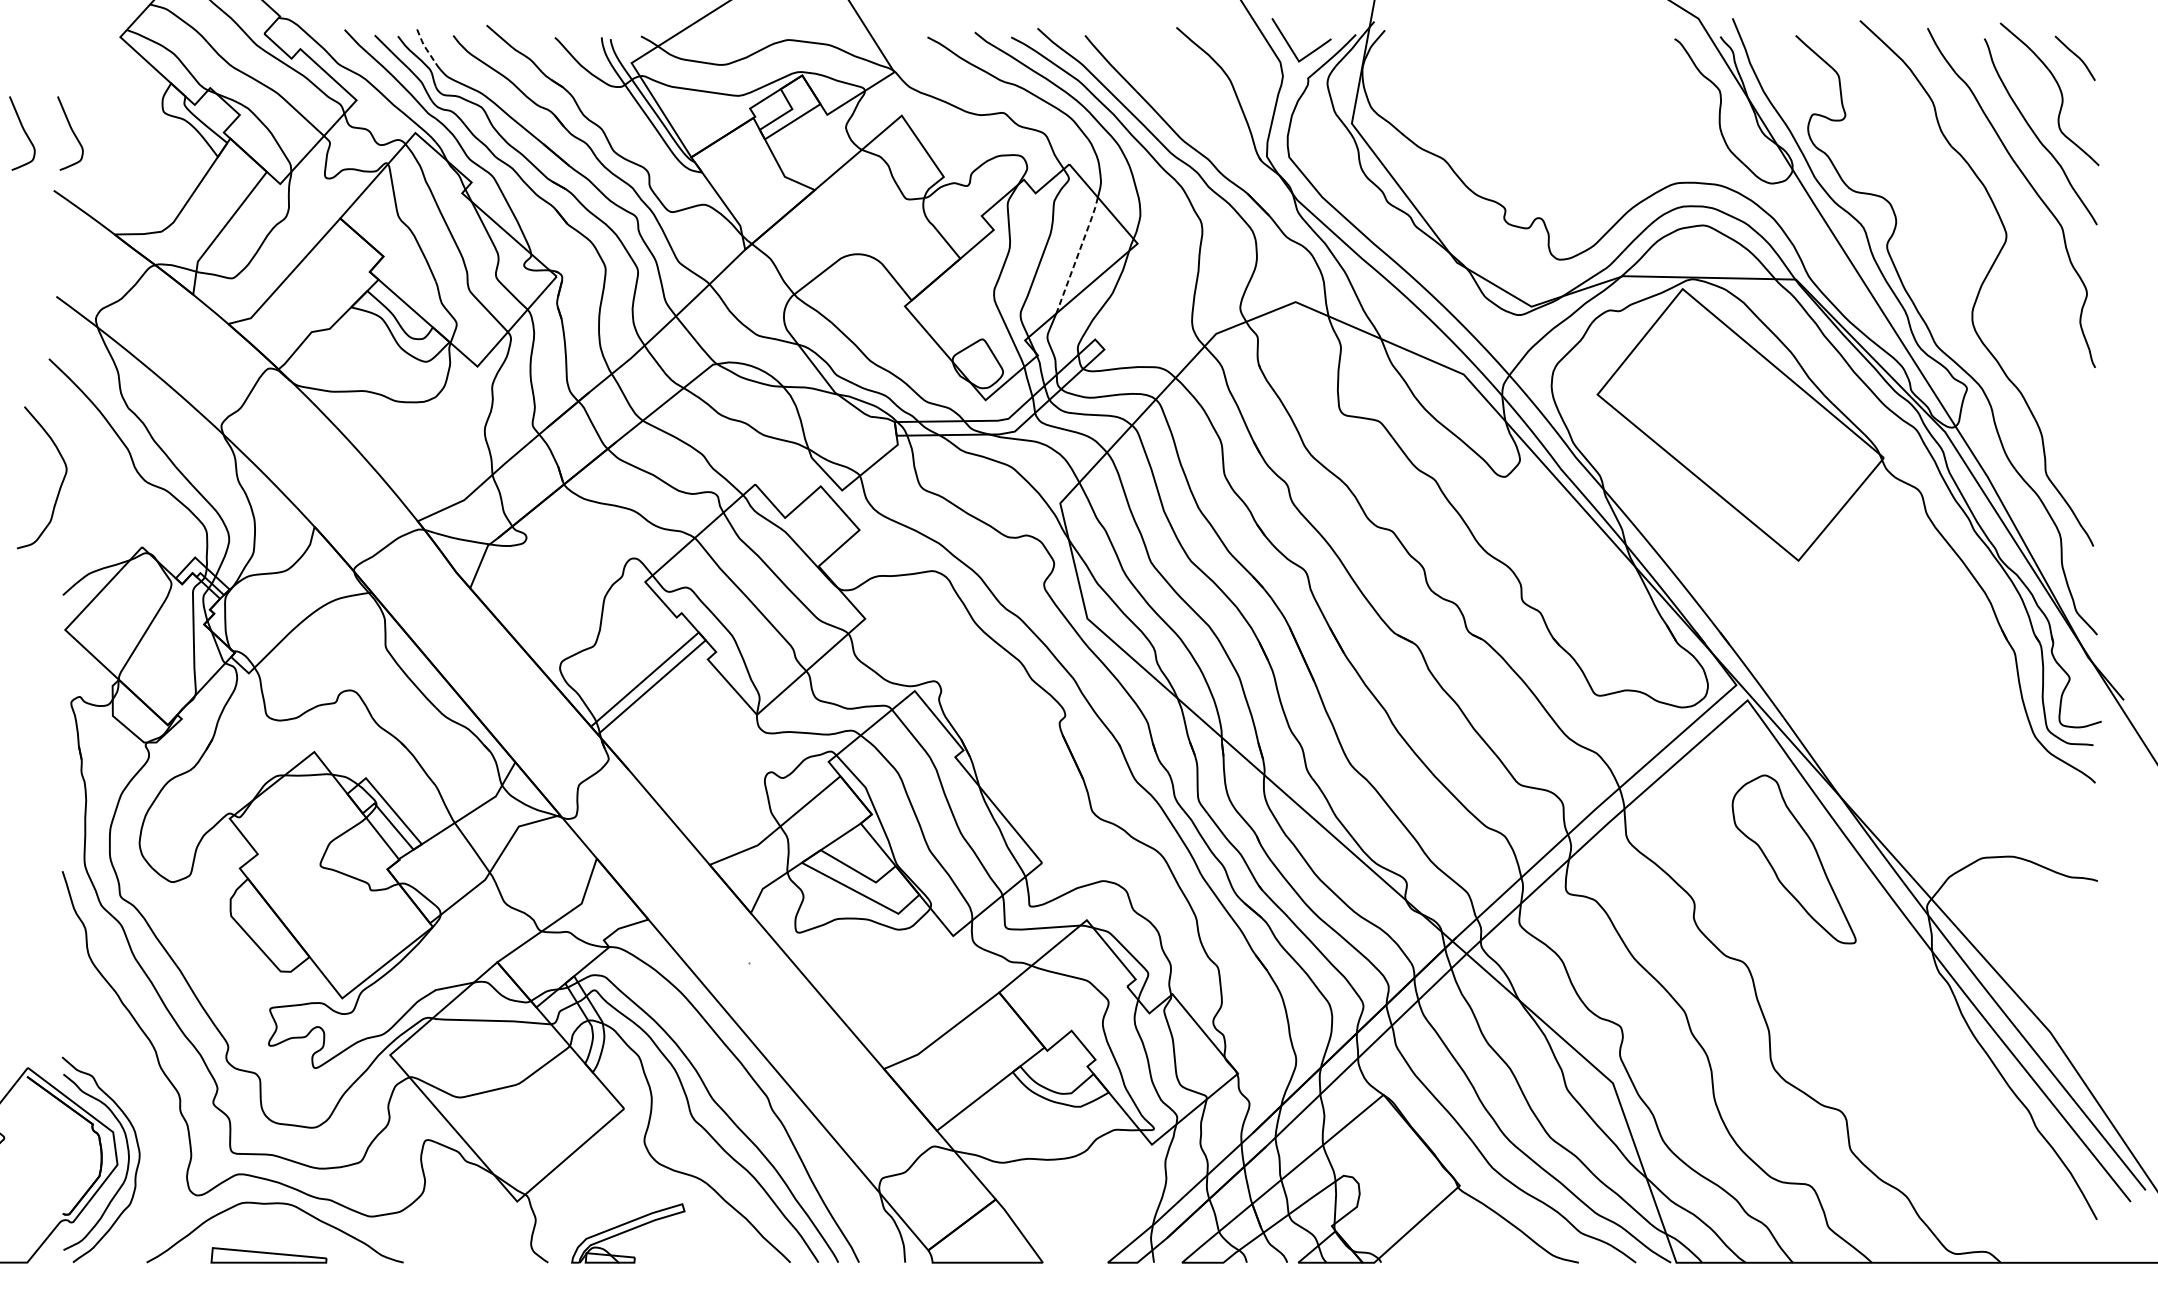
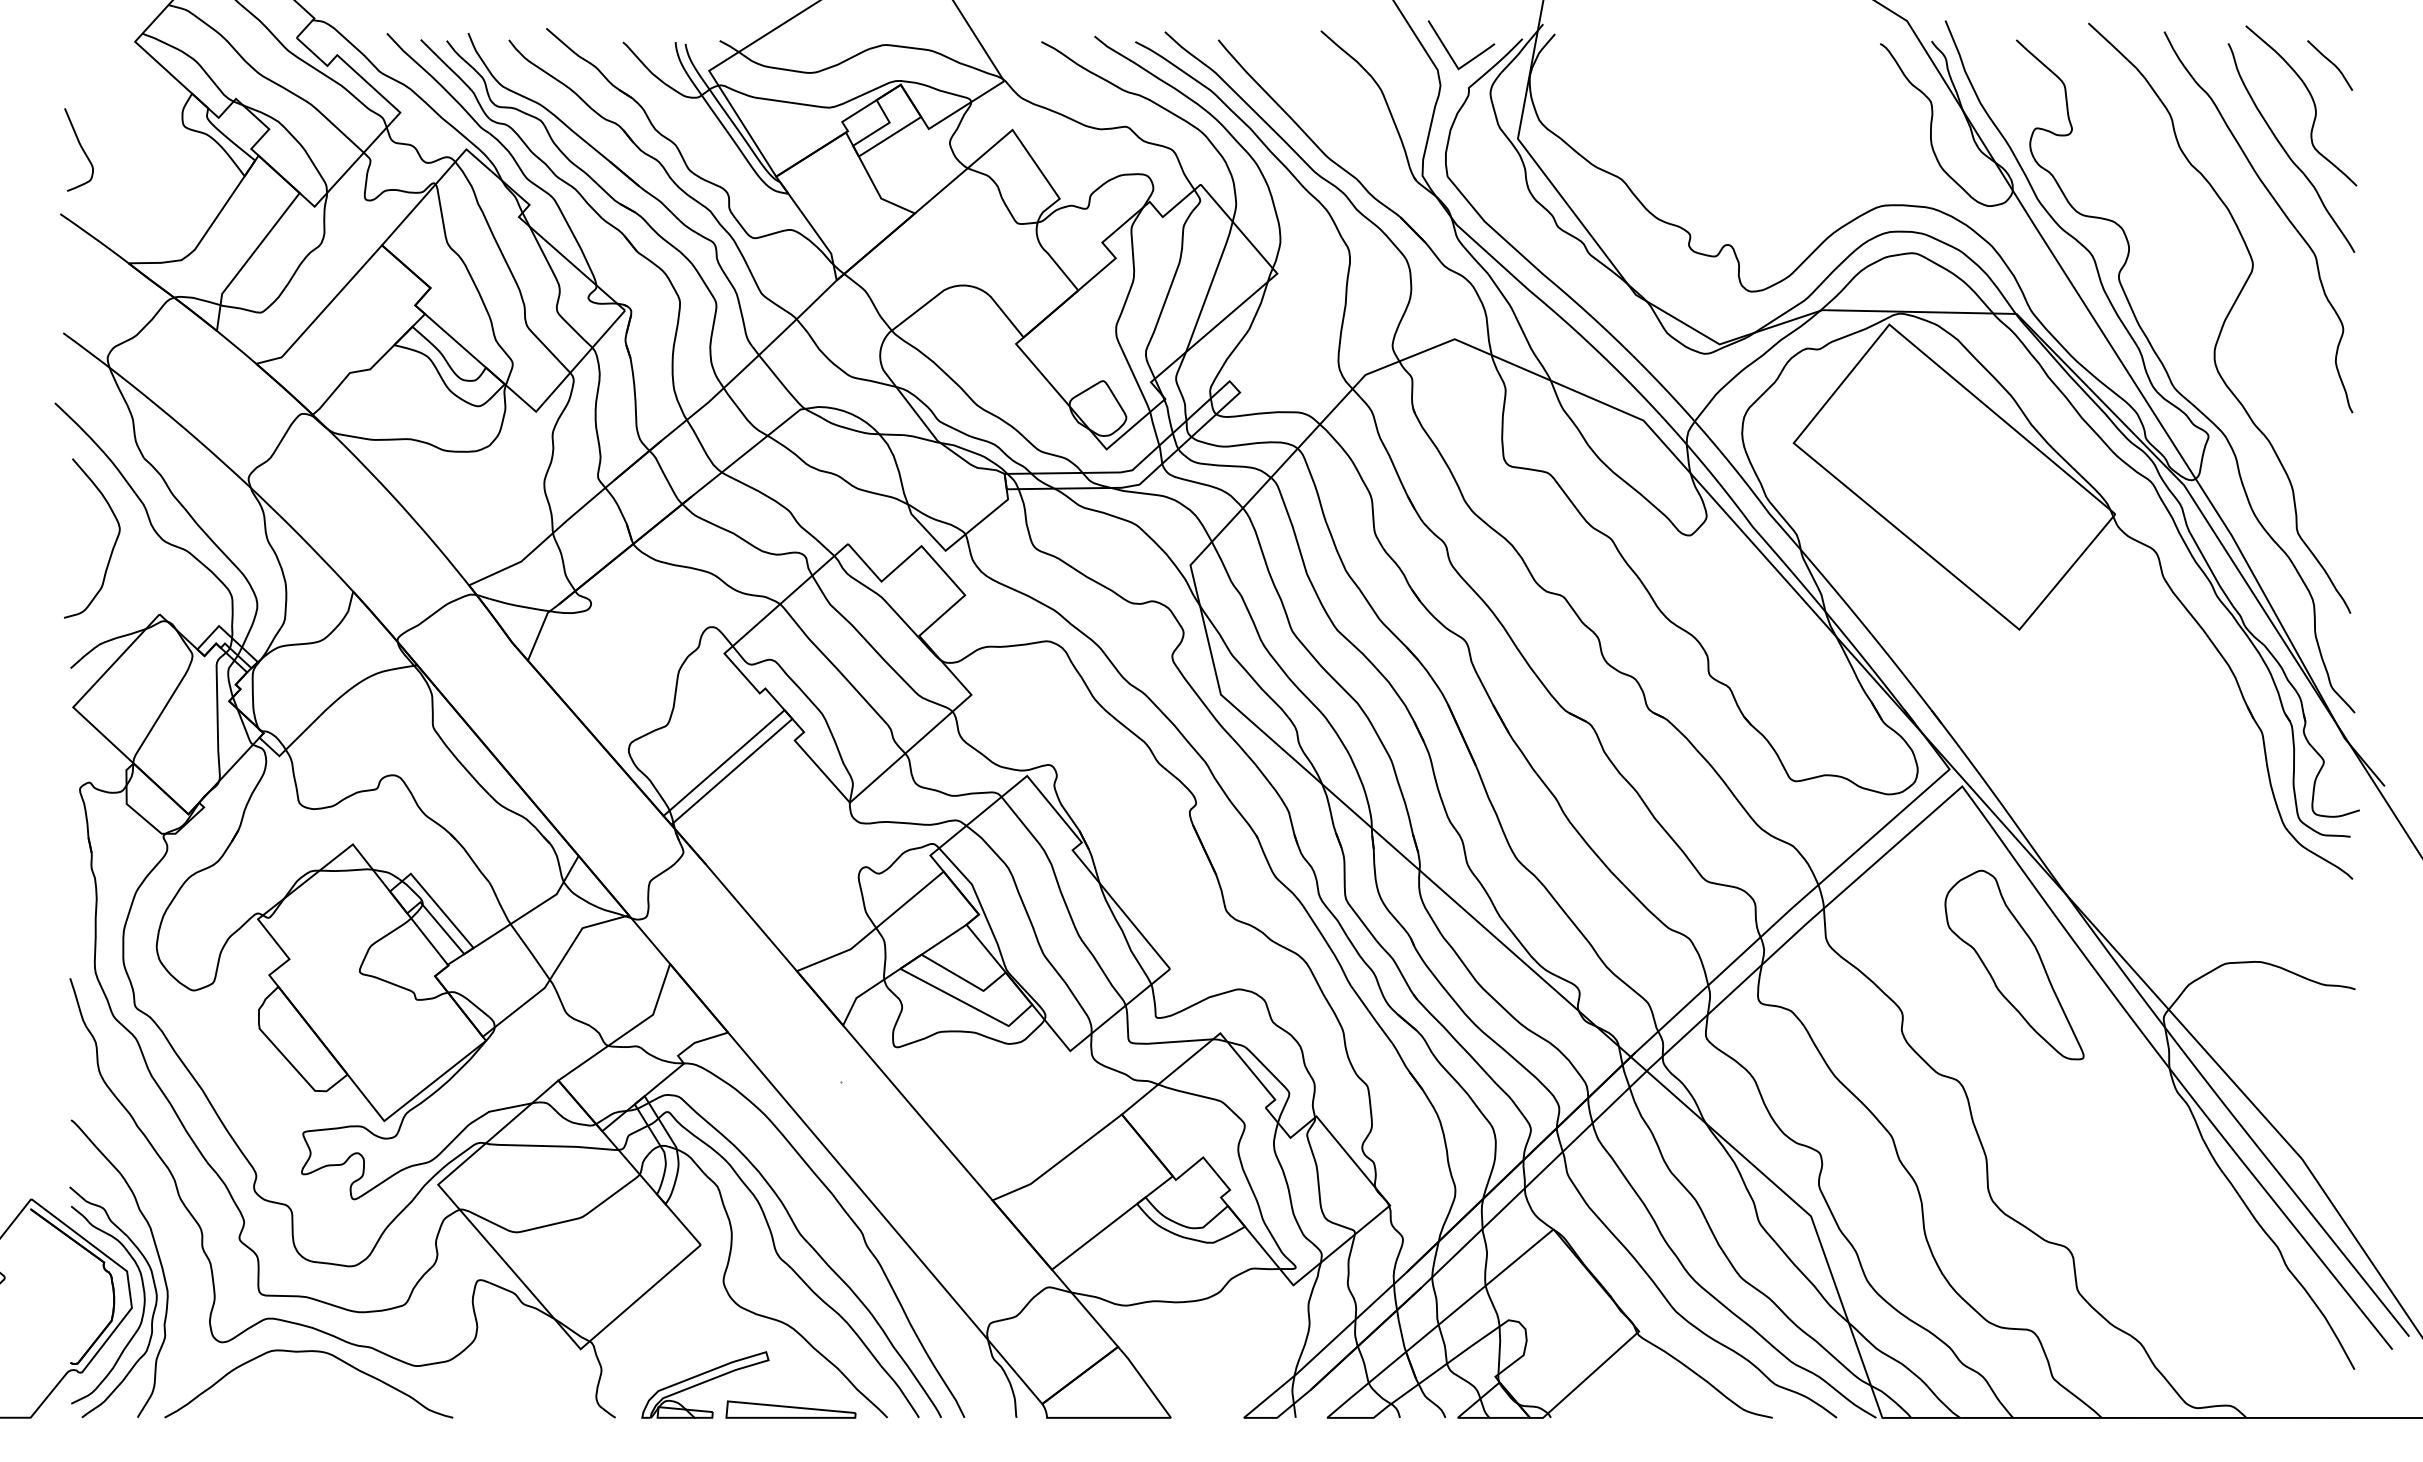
line: (424, 46) -> (476, 52), dashed -> solid
curve: (23, 131) -> (26, 147), removed
line: (1078, 254) -> (1210, 285), dashed -> solid
curve: (60, 485) -> (112, 547), moved
curve: (141, 1121) -> (158, 1259), added
part: (268, 1255) -> (790, 1409), moved

